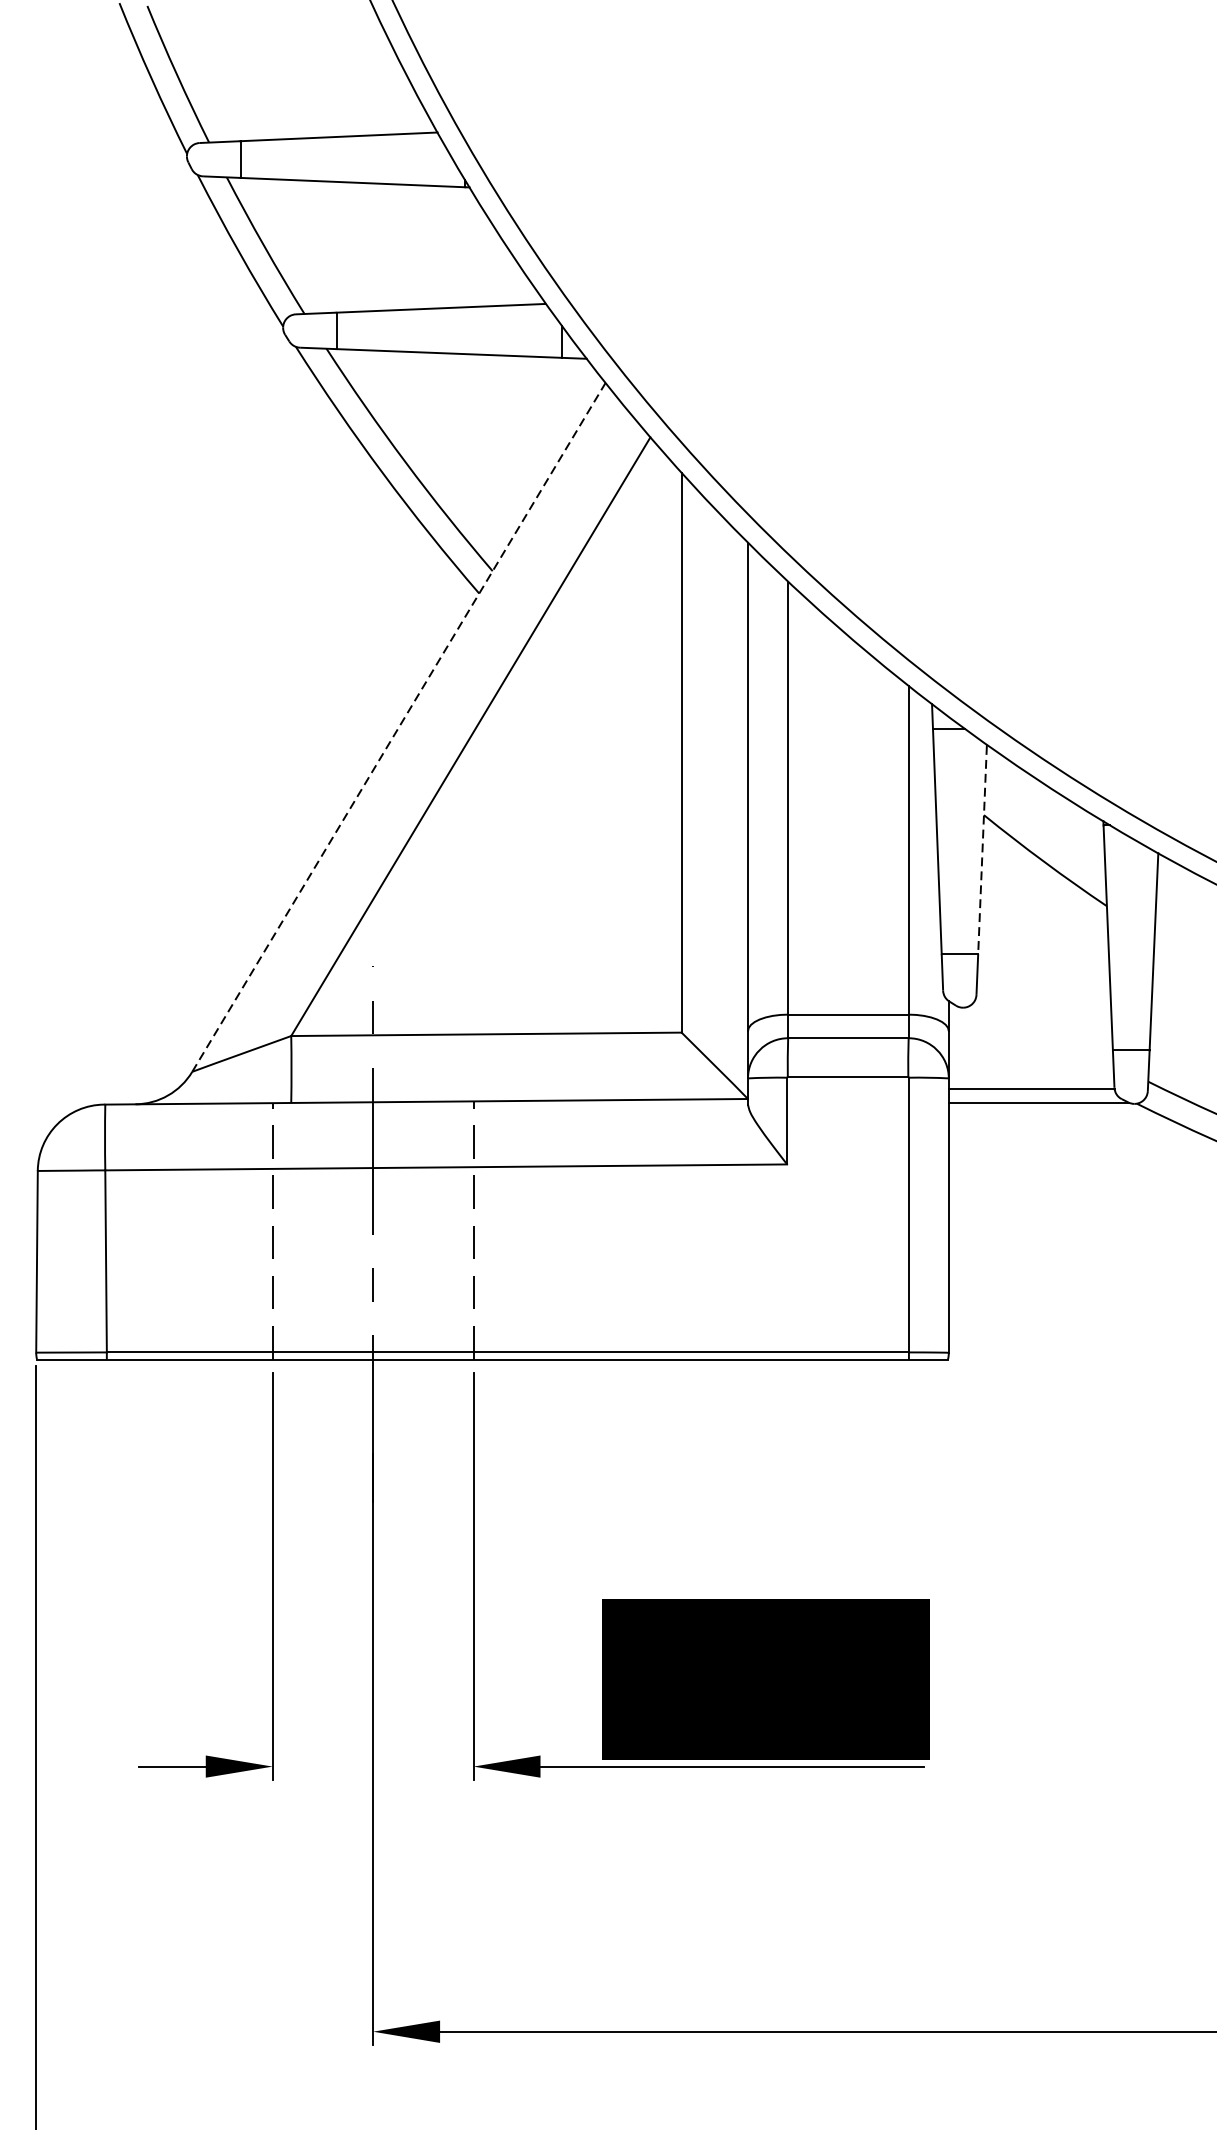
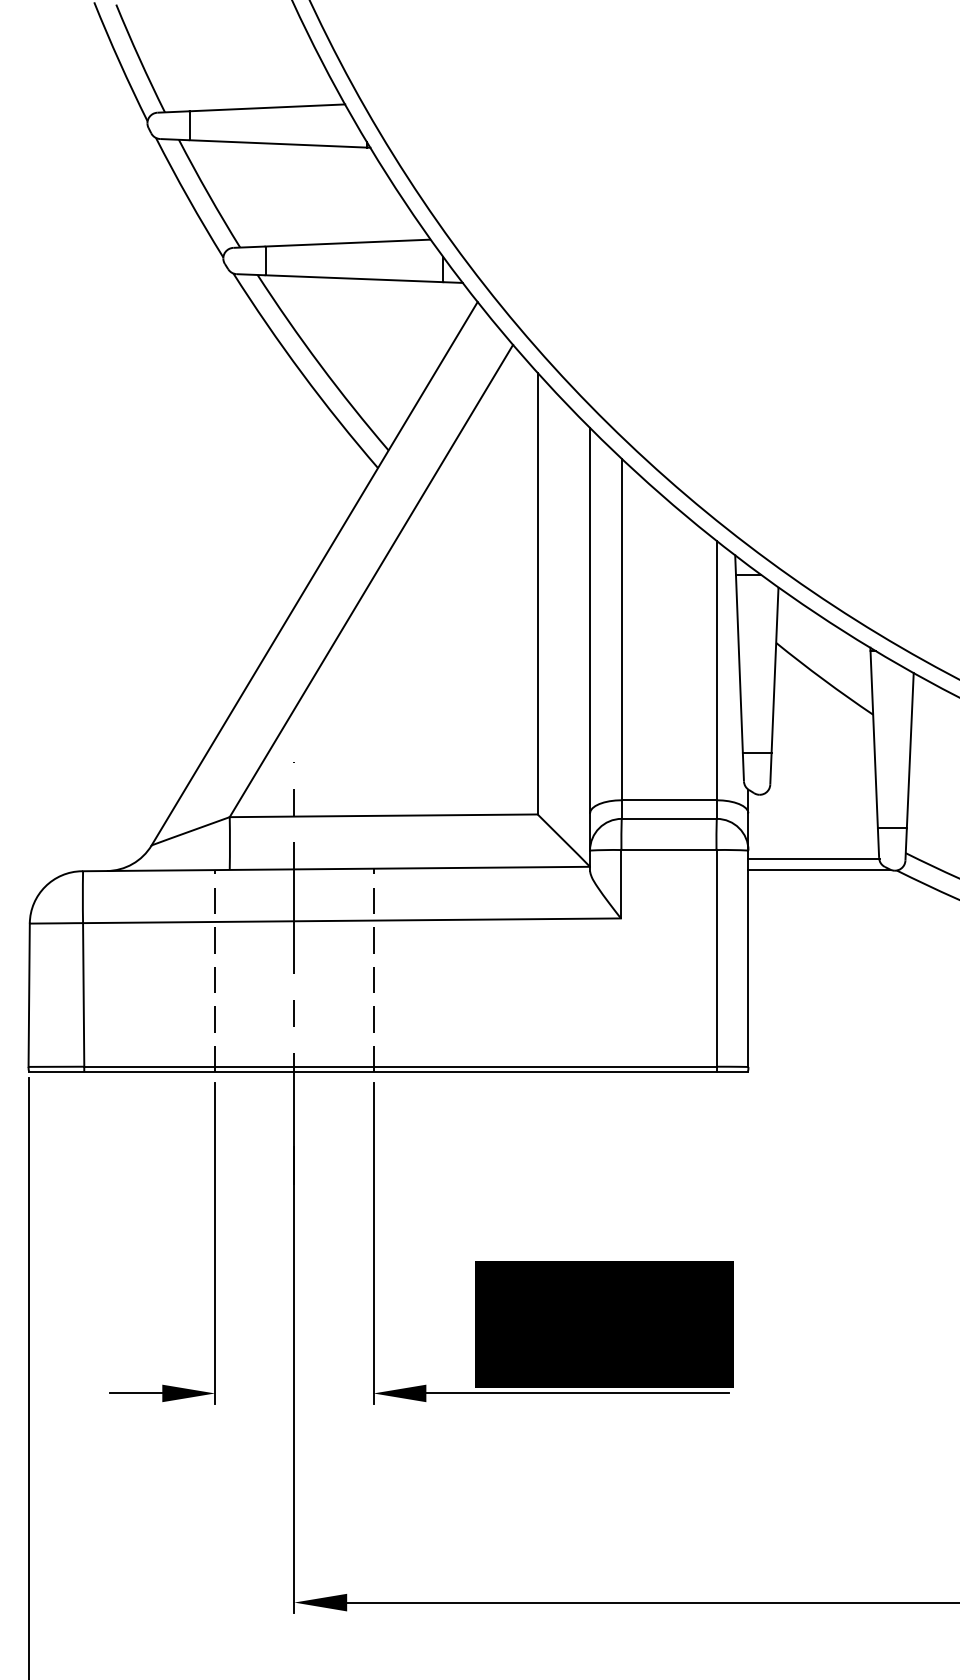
line: (398, 727) -> (314, 573), dashed -> solid
line: (983, 850) -> (775, 670), dashed -> solid

